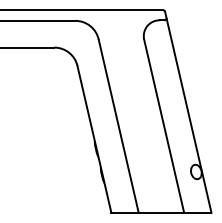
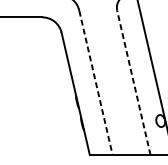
line: (118, 126) -> (95, 83), solid -> dashed
line: (164, 126) -> (134, 83), solid -> dashed

